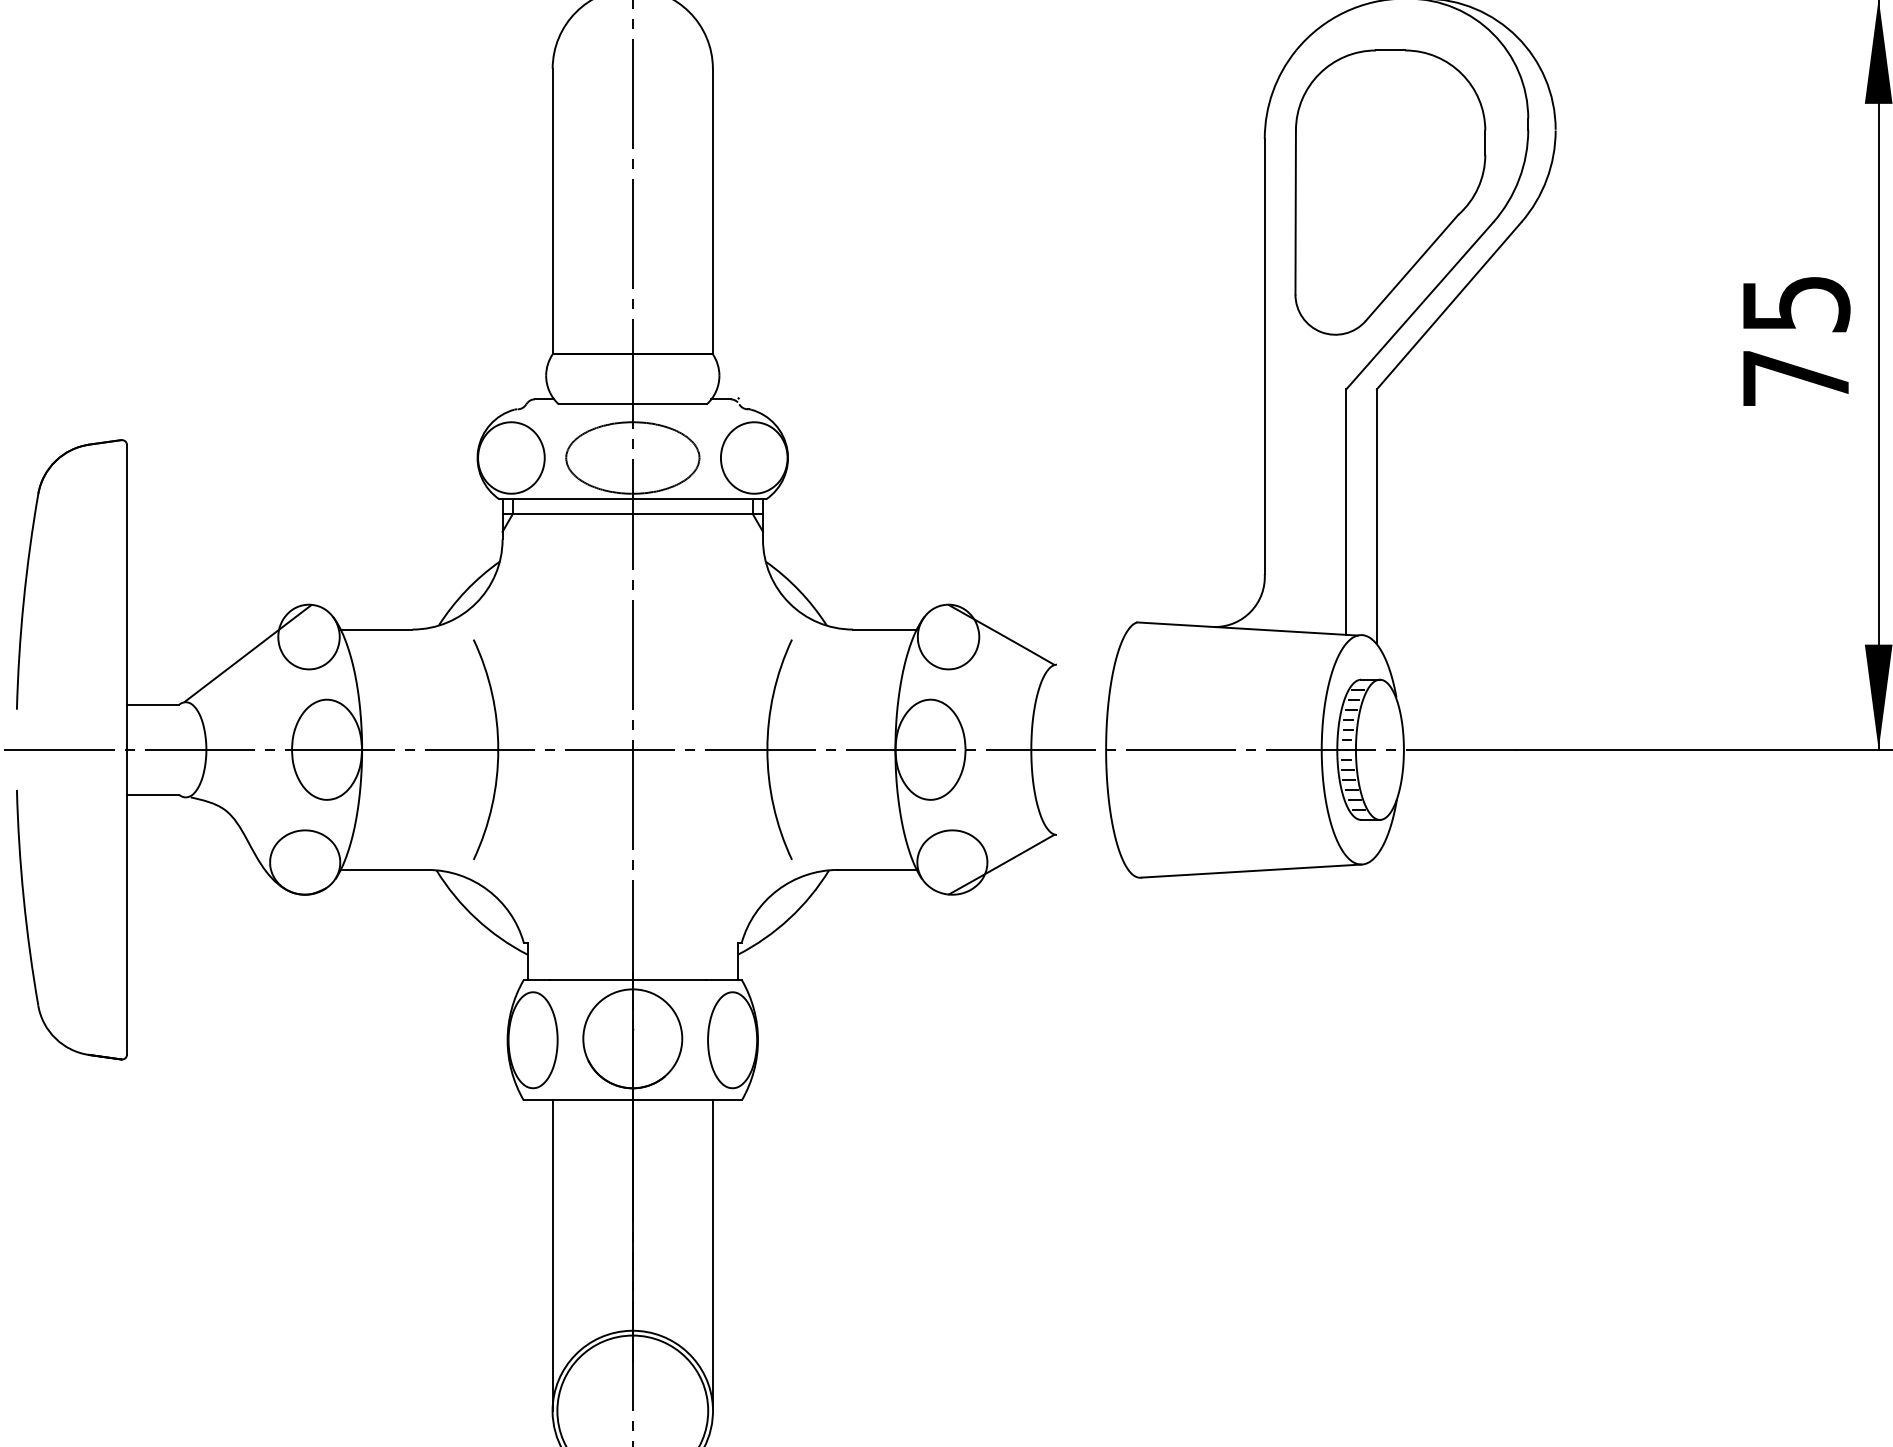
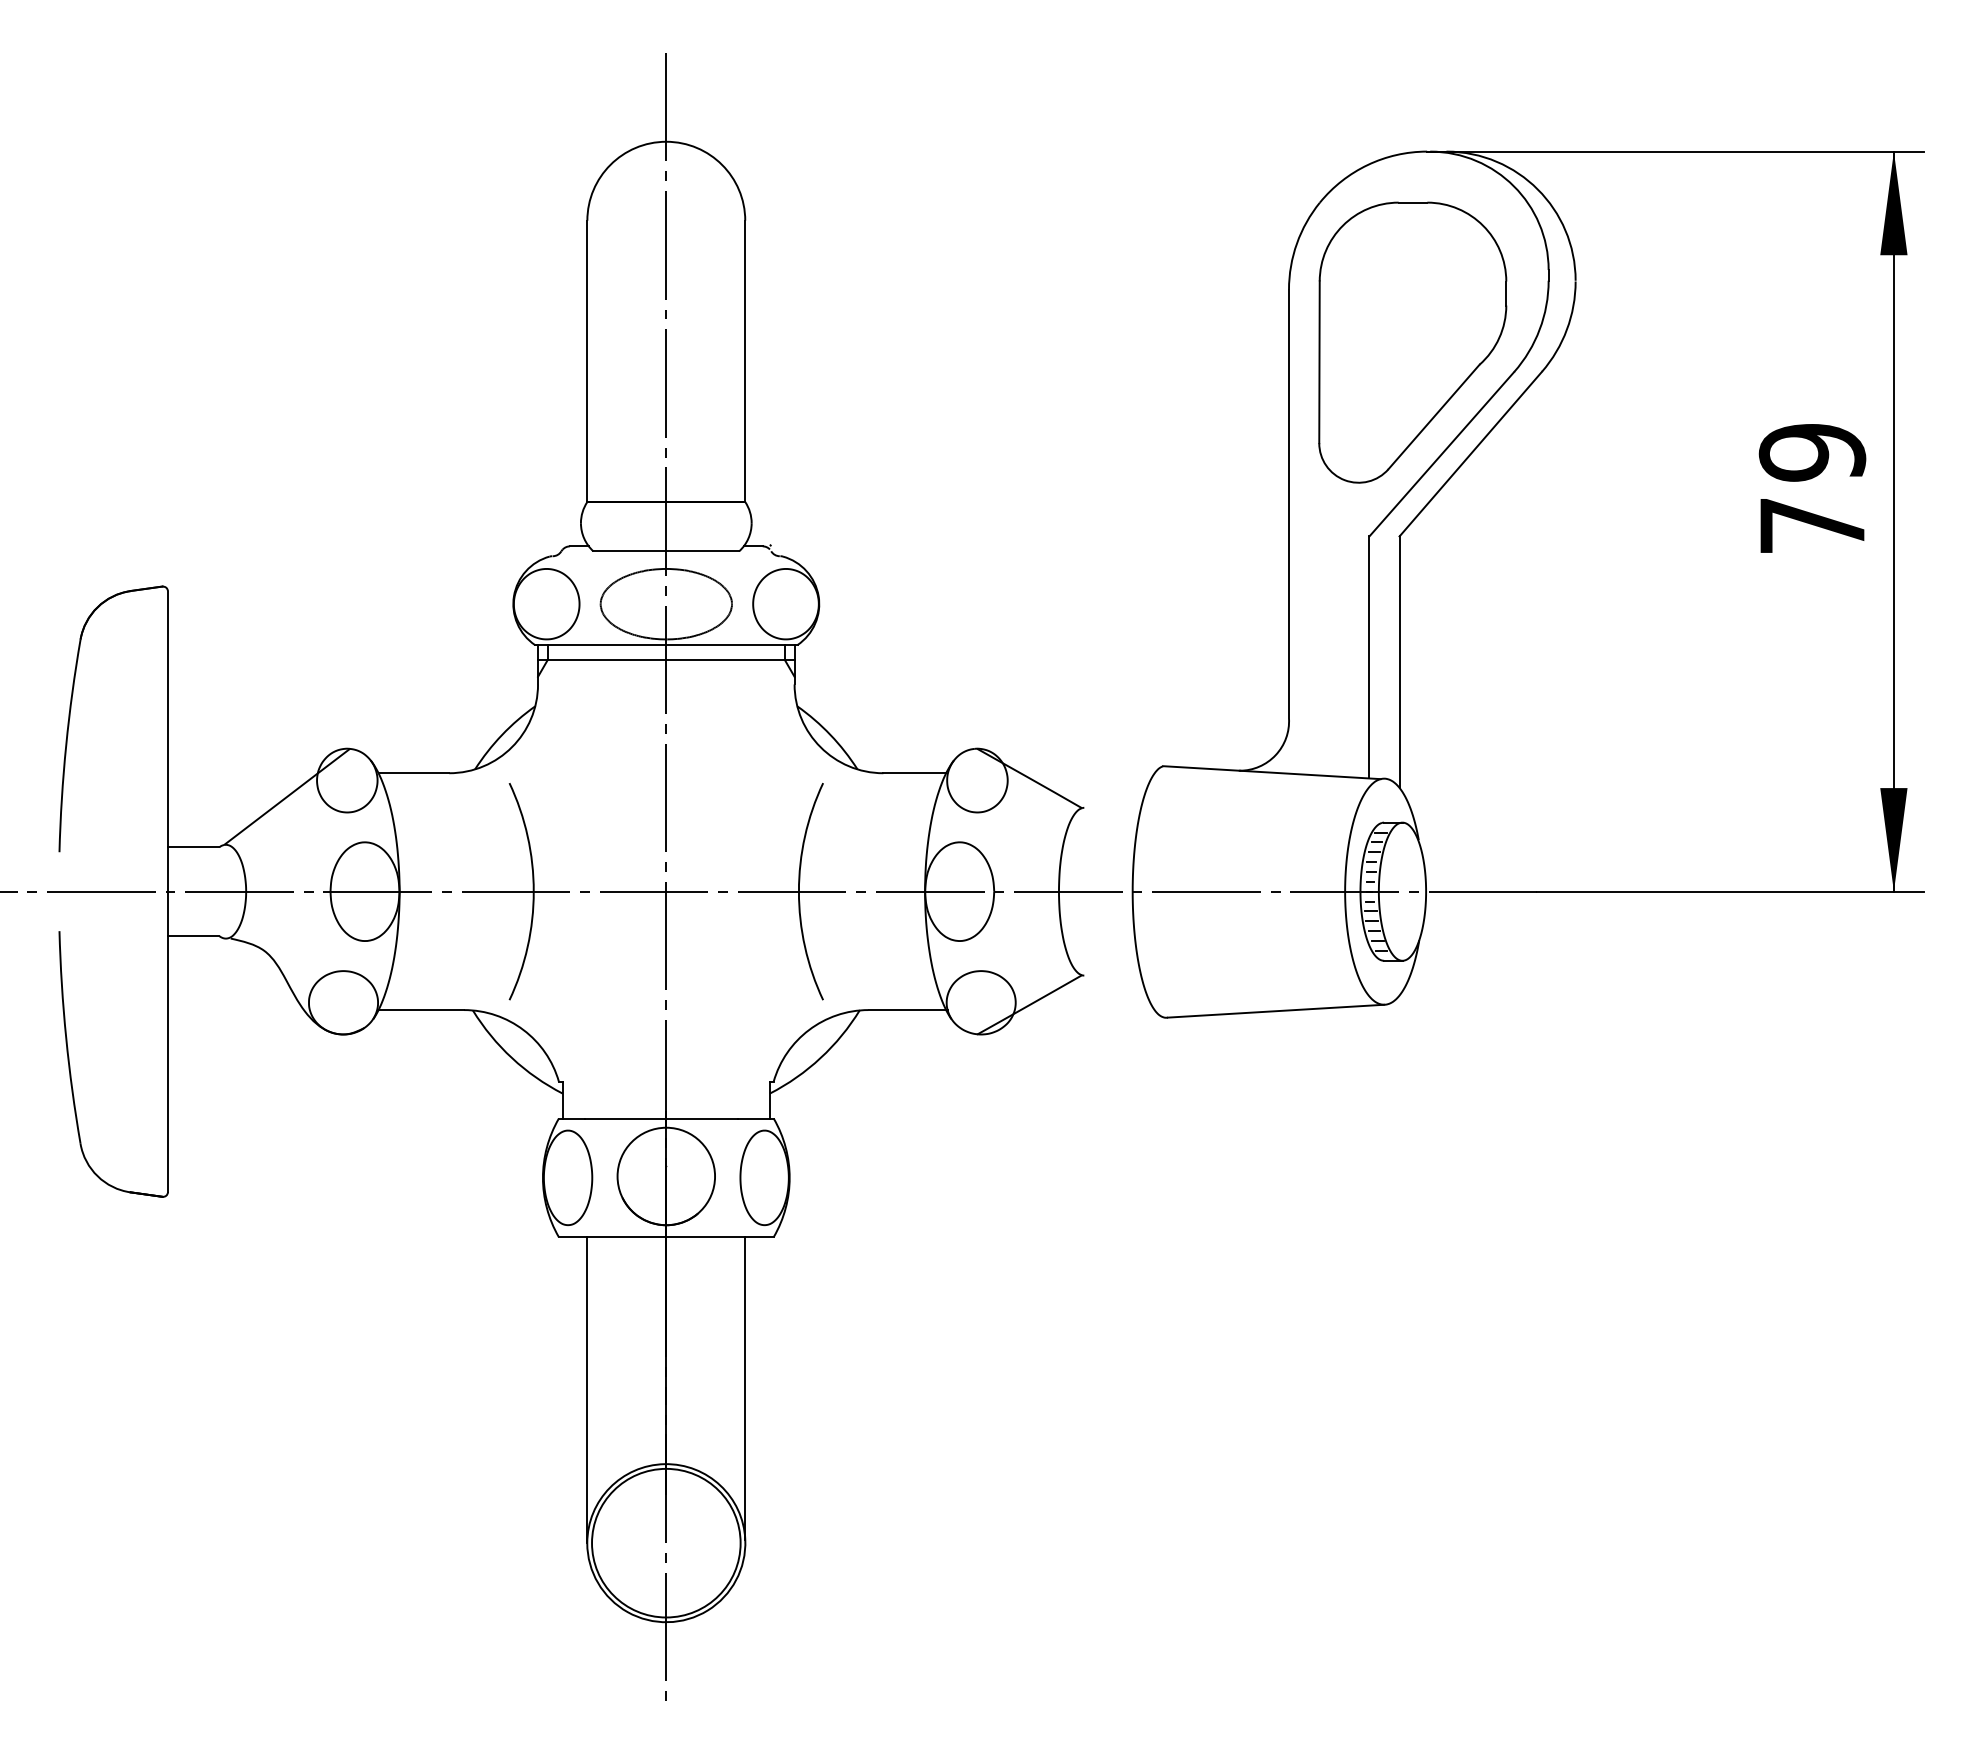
text: (1796, 304) -> (1812, 452), 75 -> 79

